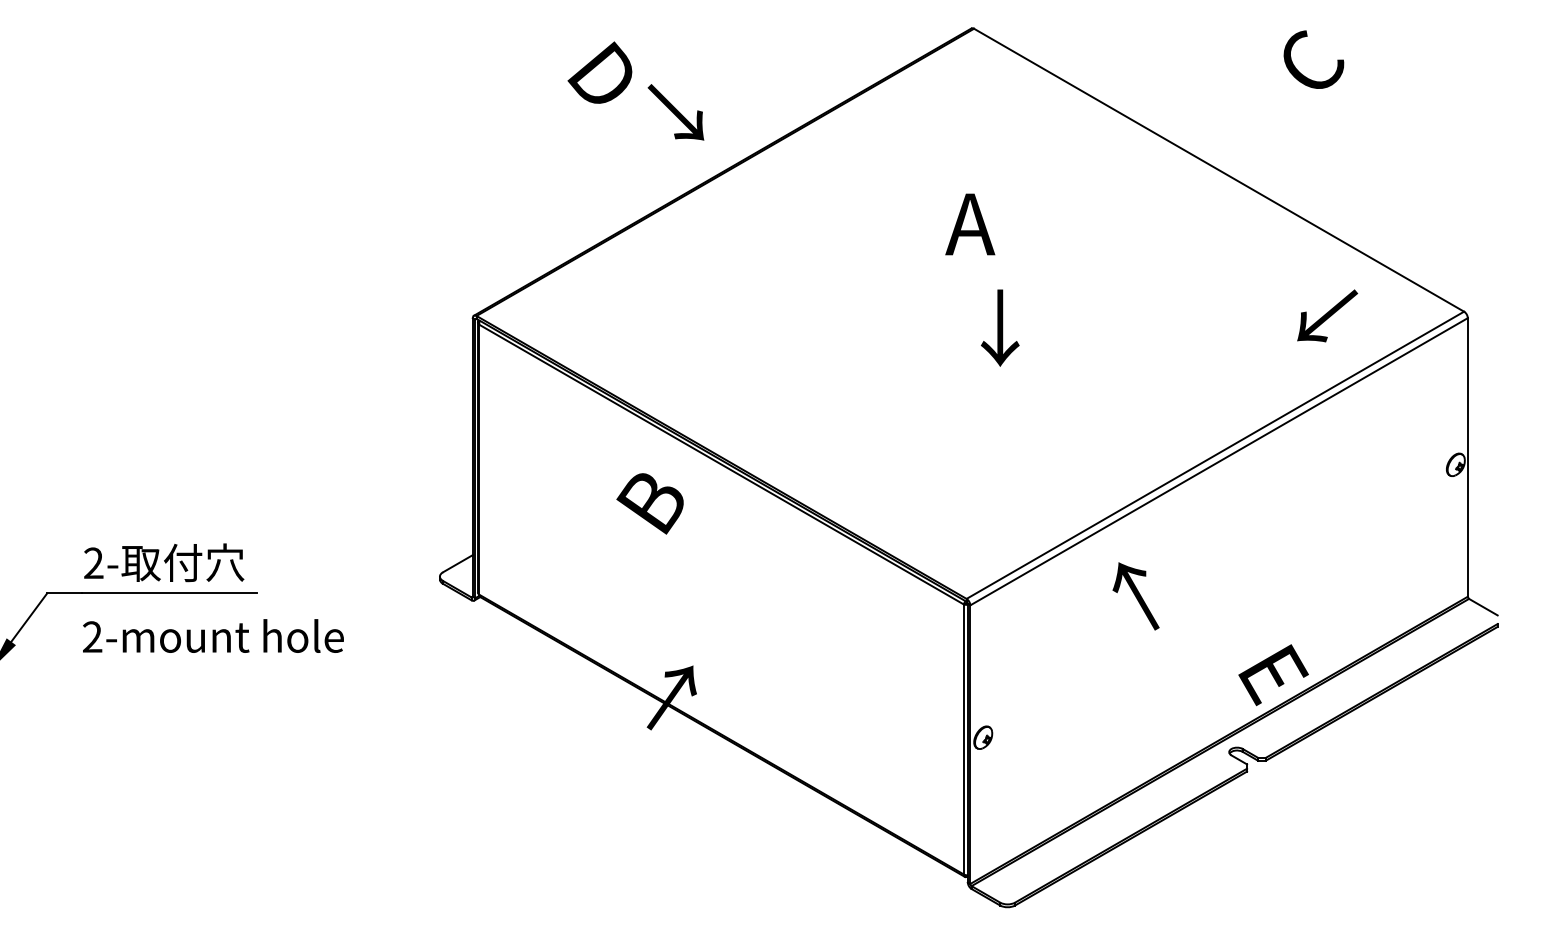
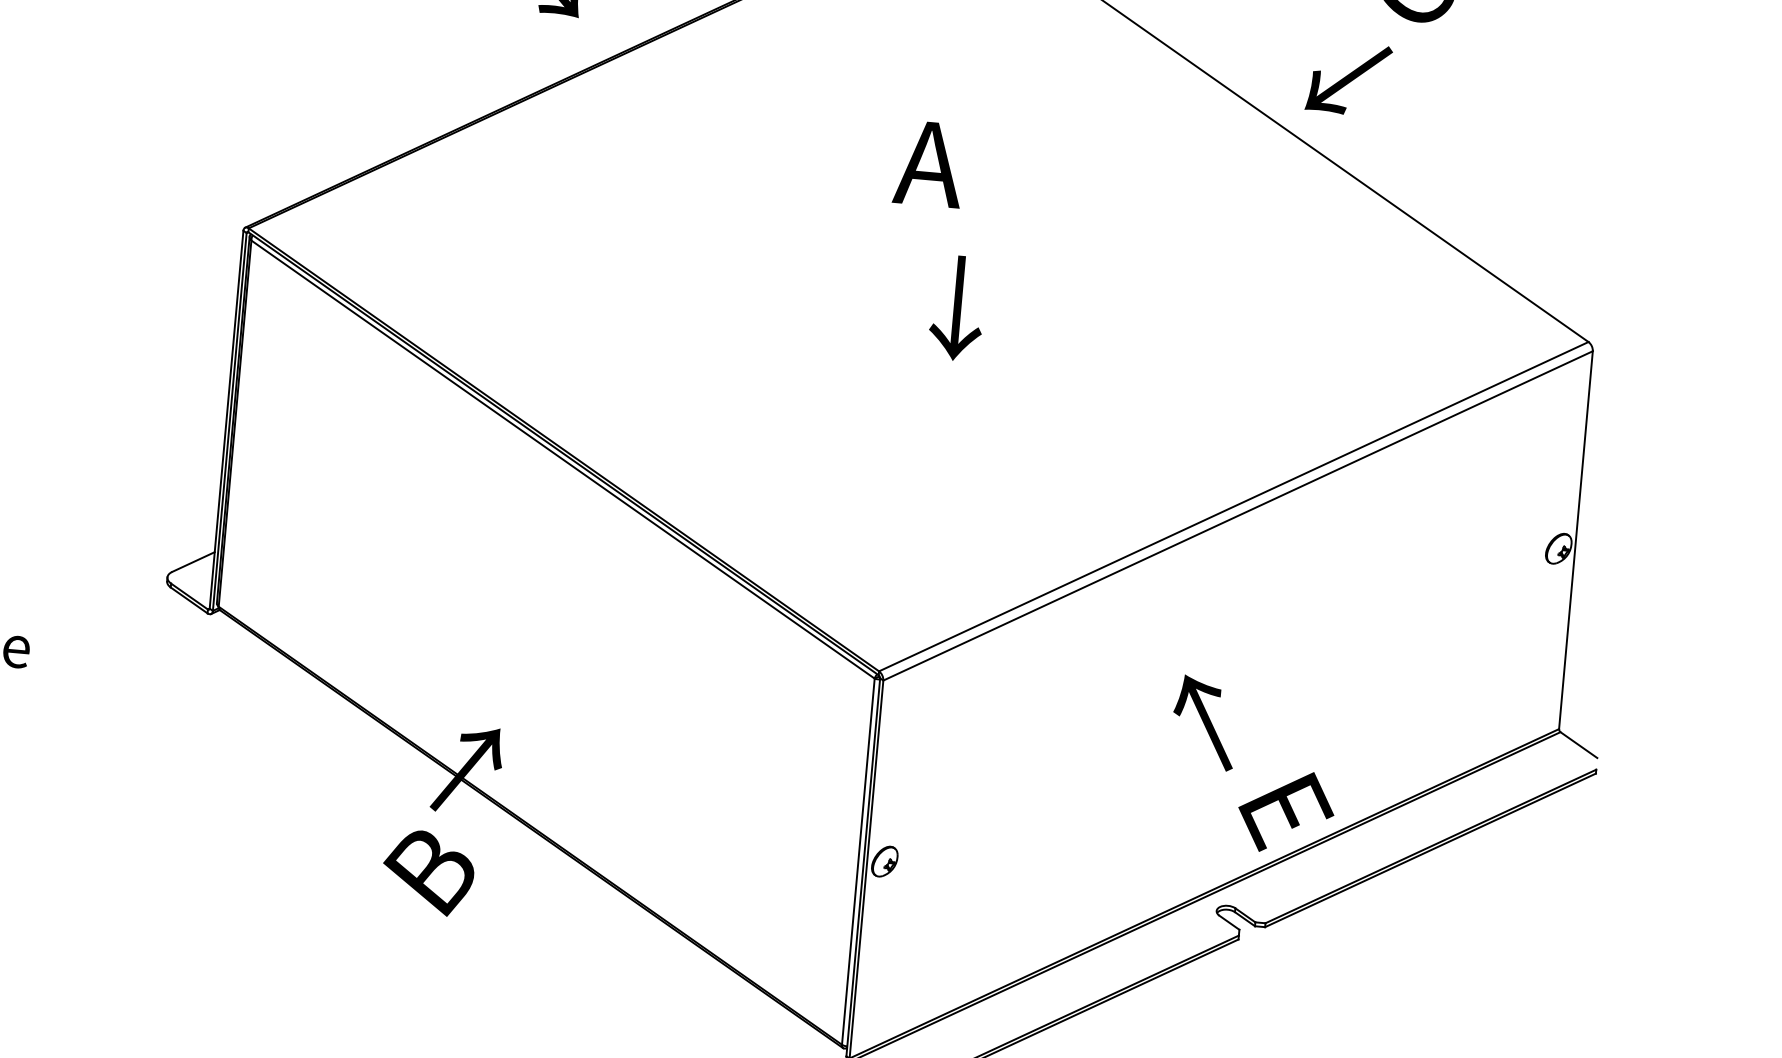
text: (1327, 315) -> (1348, 78), moved
text: (649, 503) -> (427, 872), moved
text: (1135, 596) -> (1203, 723), moved

